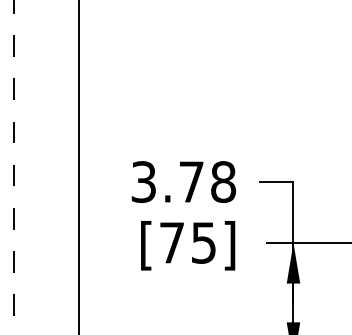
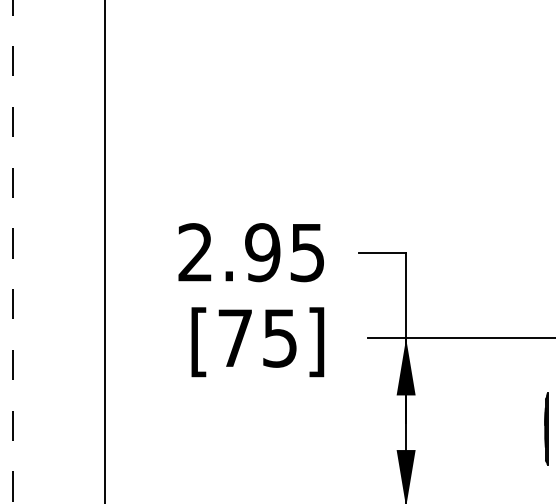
text: (183, 181) -> (251, 252), 3.78 -> 2.95

